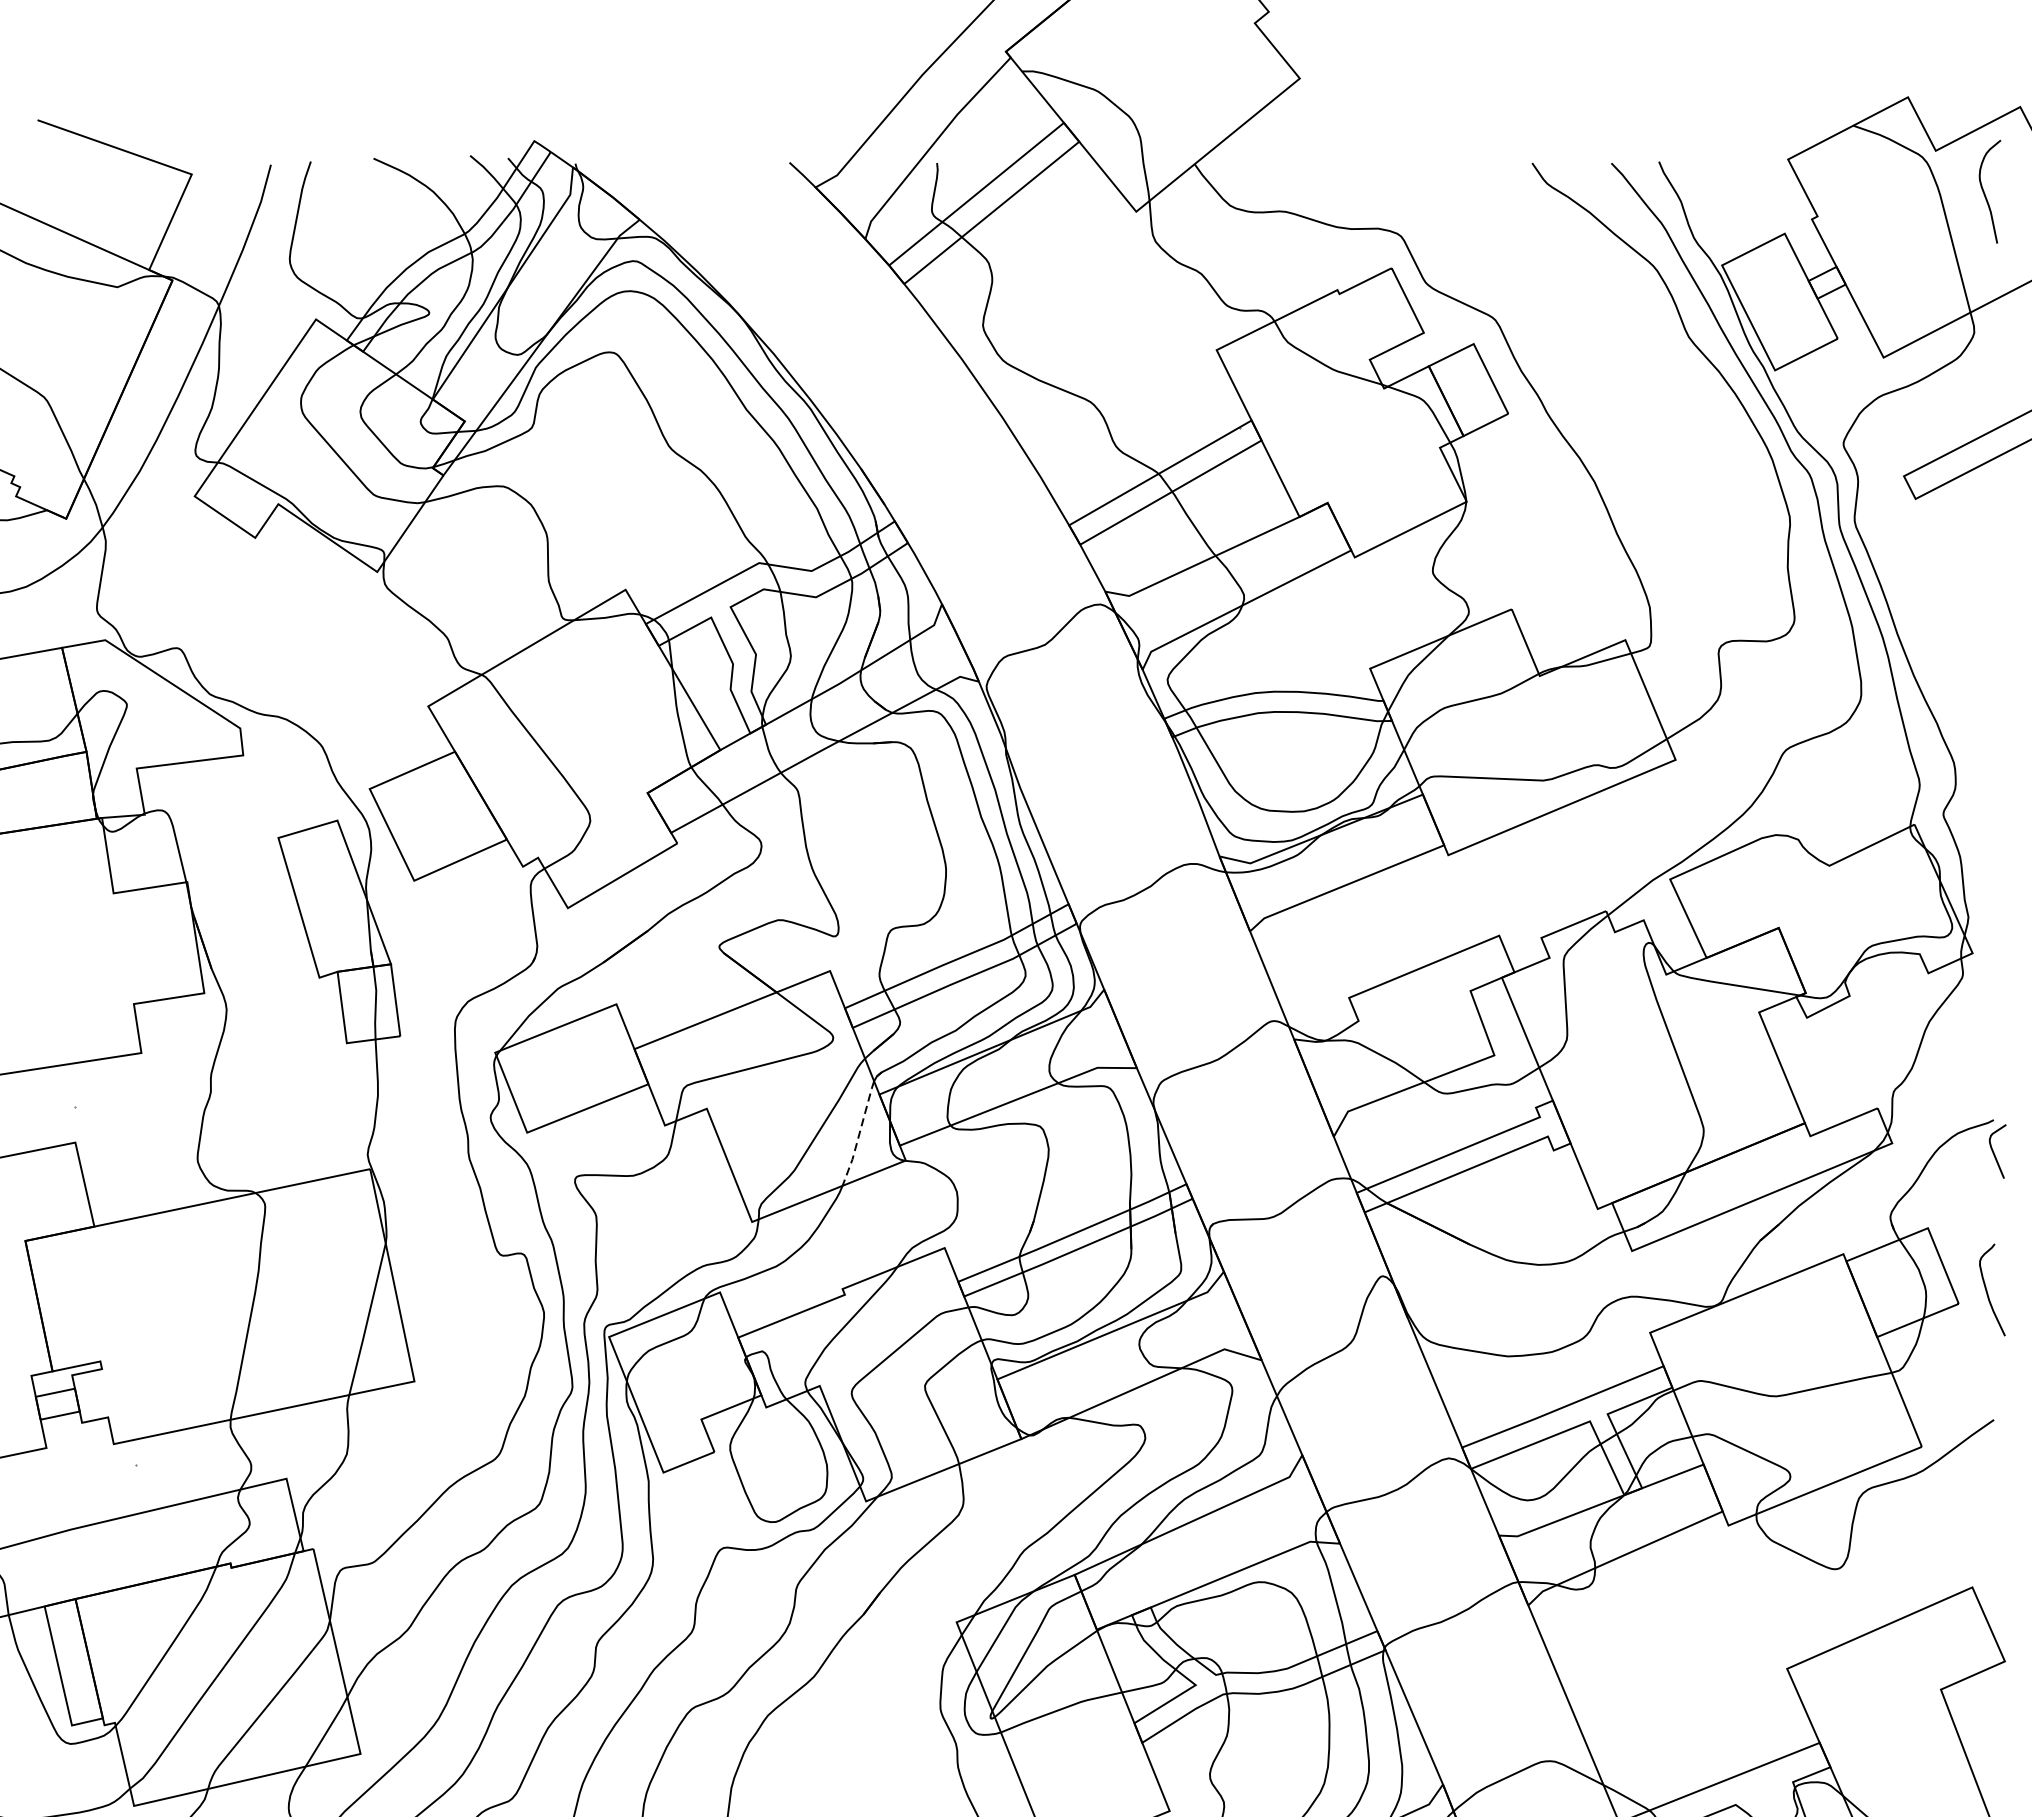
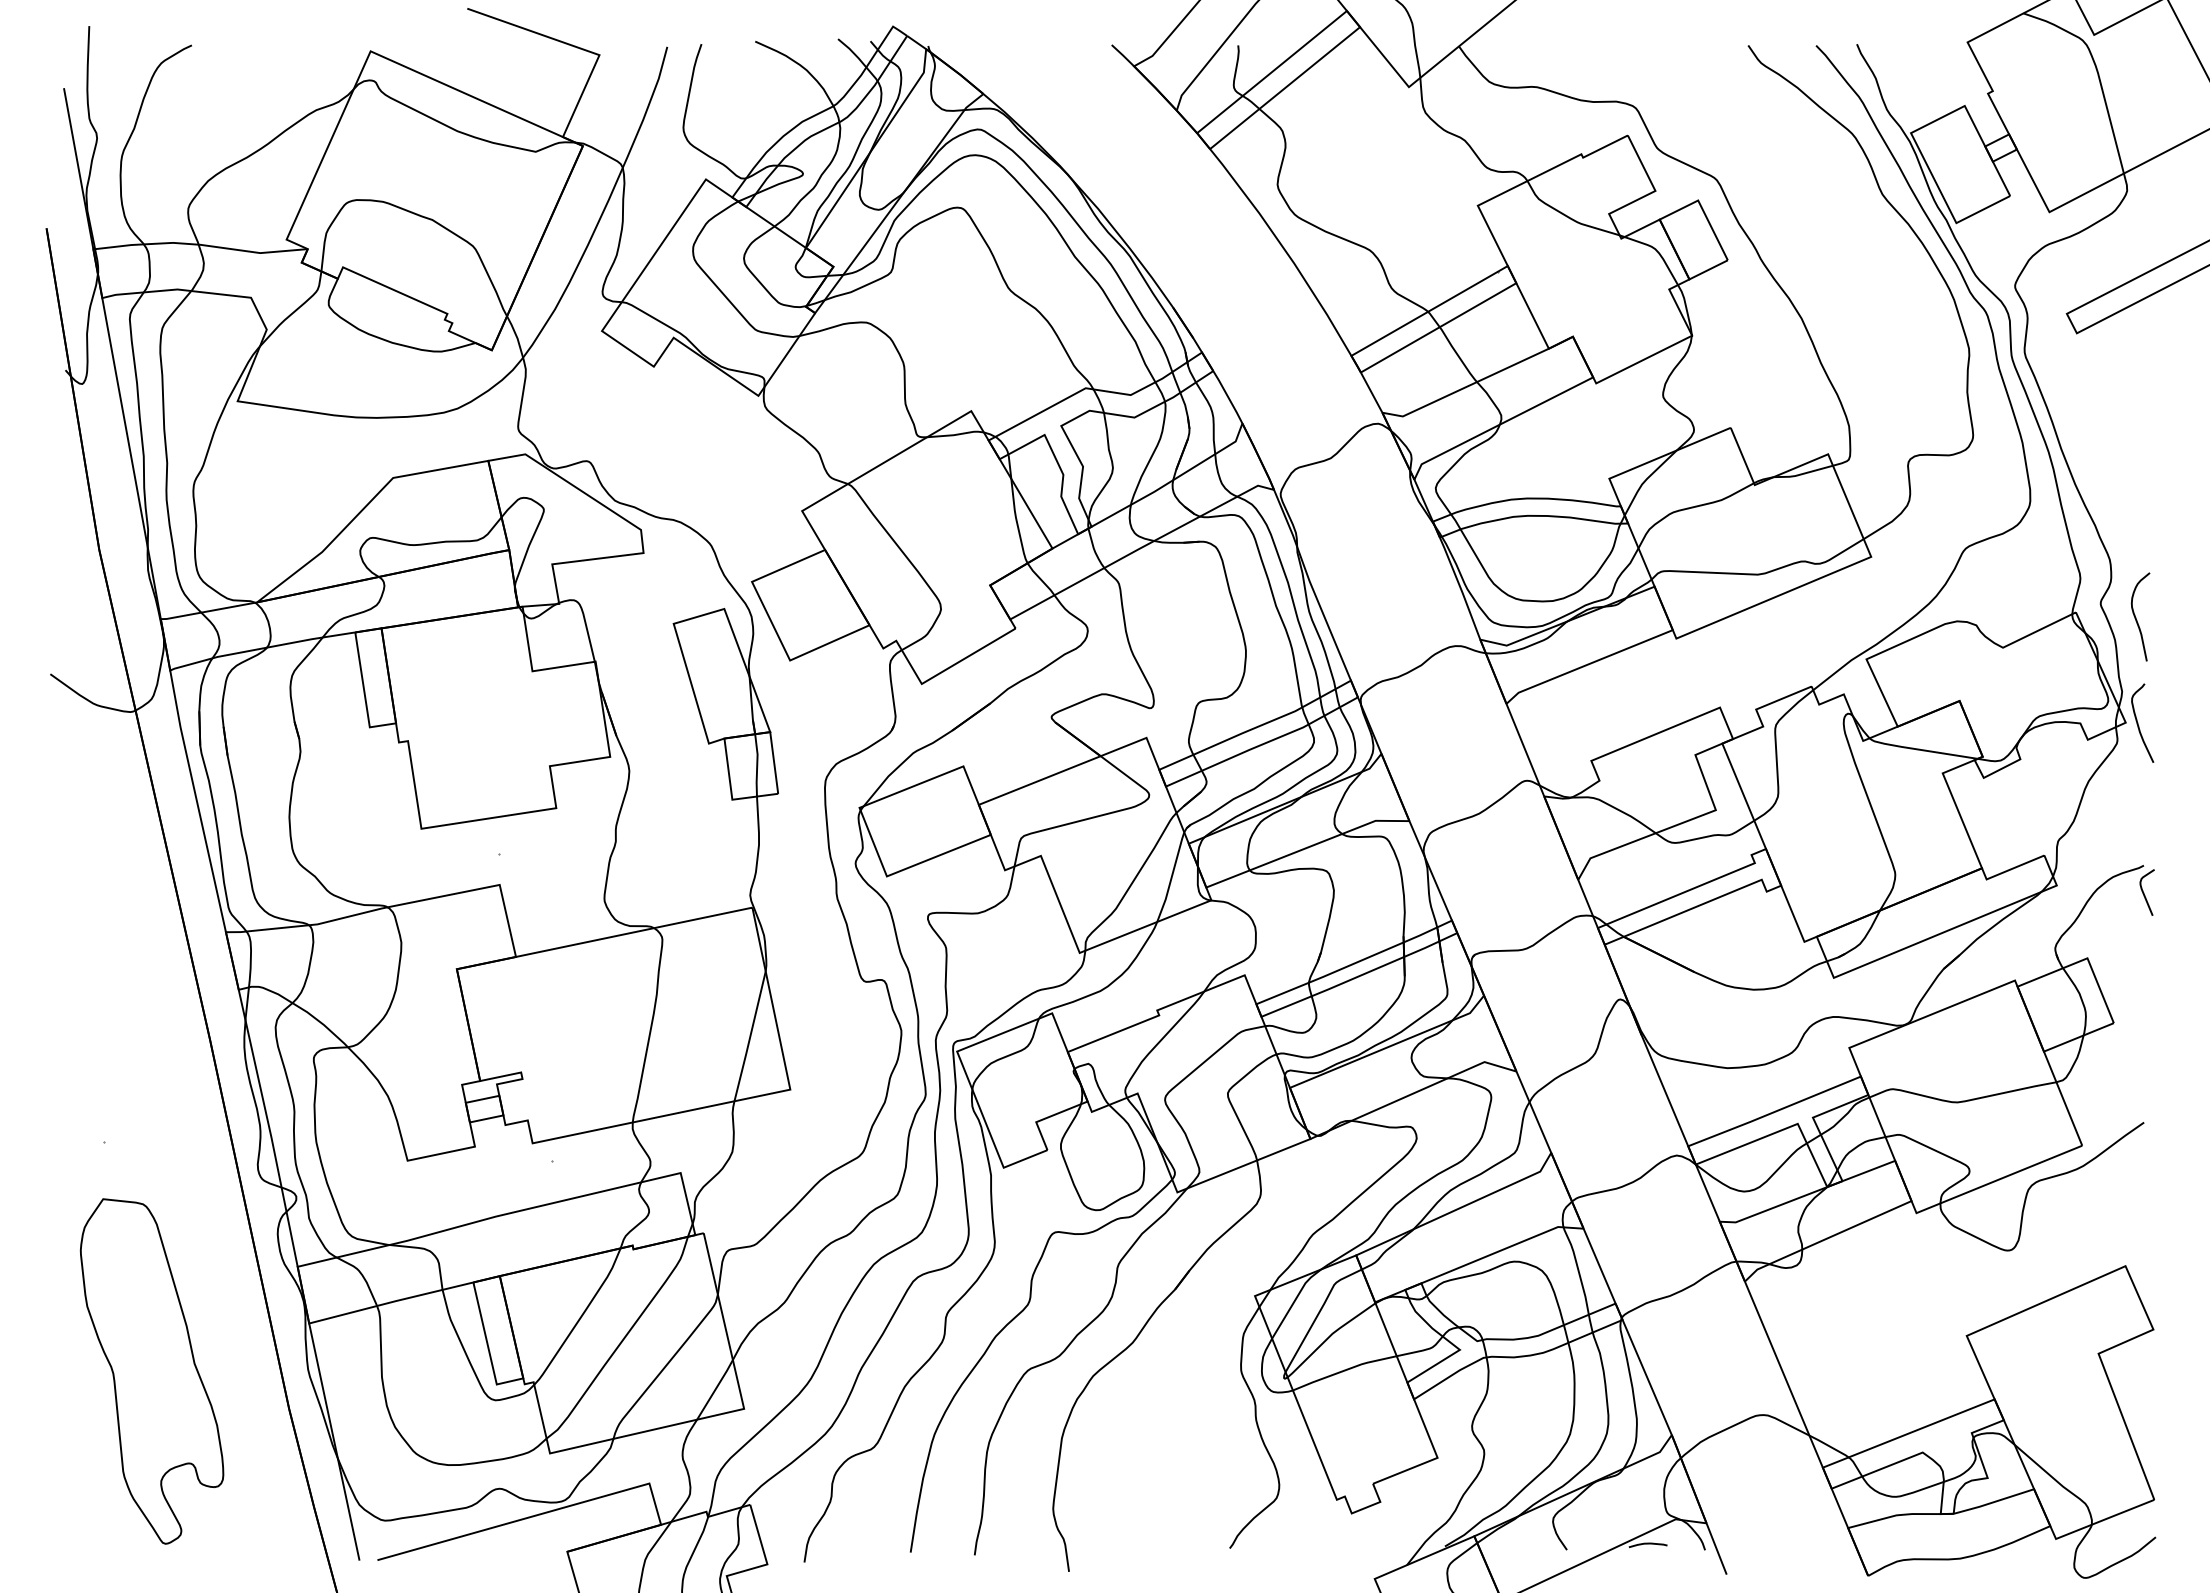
curve: (1985, 192) -> (2136, 617), moved
line: (859, 1135) -> (1171, 878), dashed -> solid
curve: (1987, 1289) -> (2138, 722), moved

